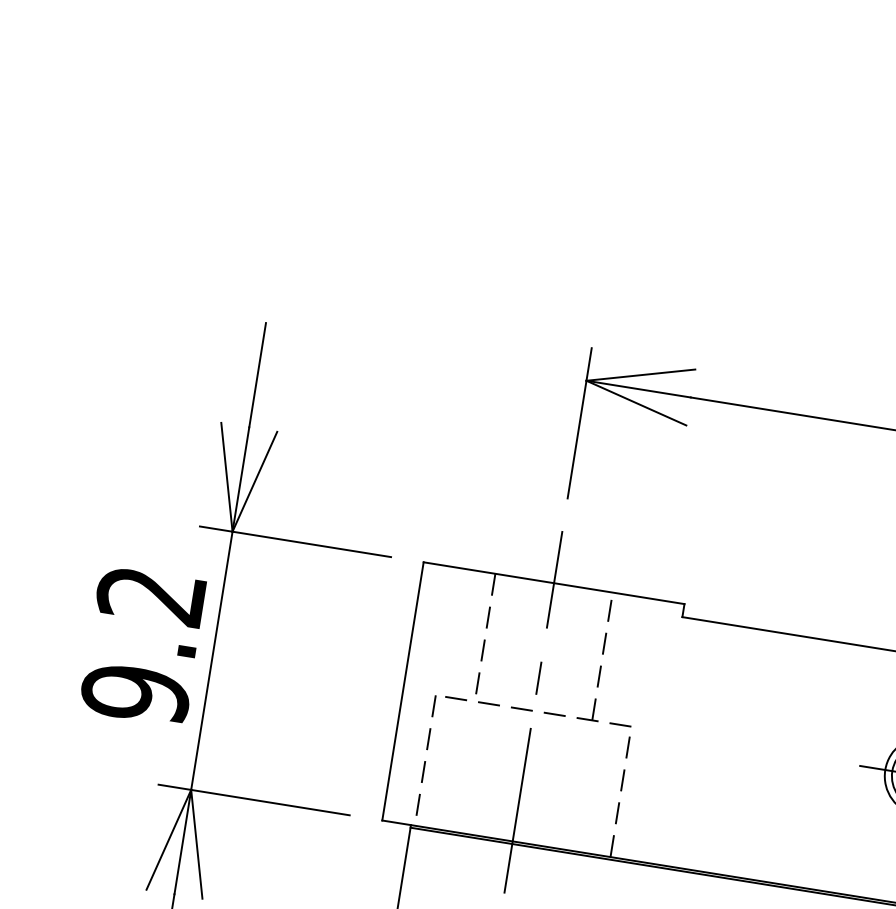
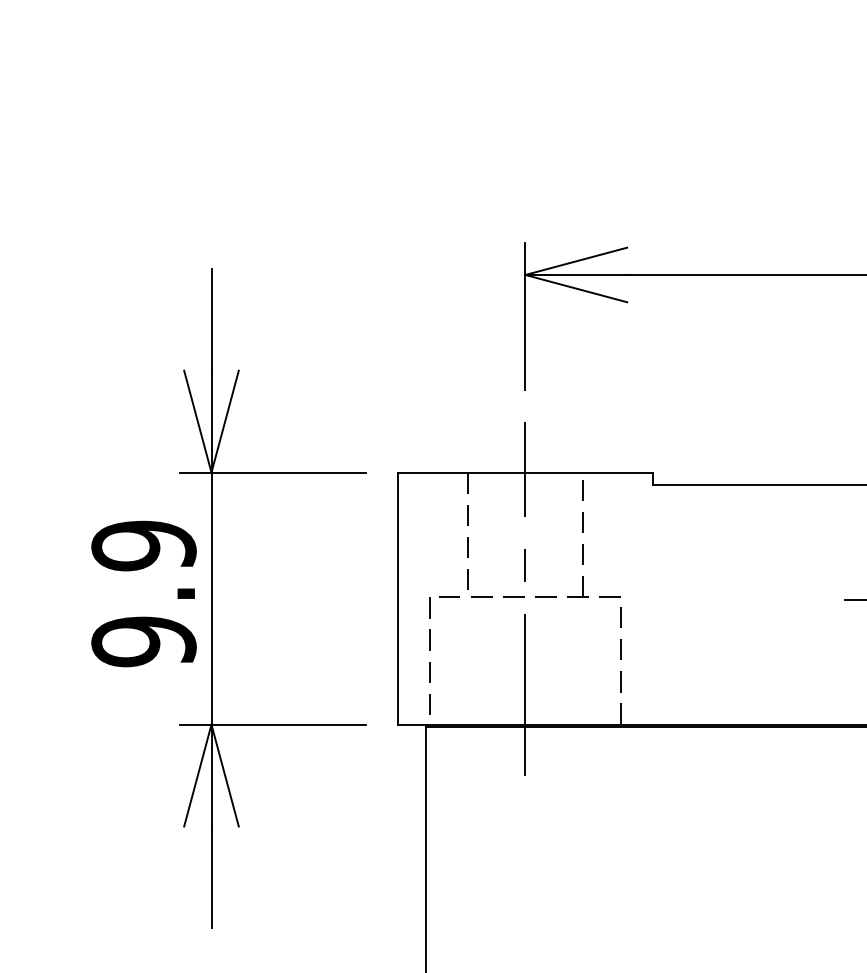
text: (150, 595) -> (143, 545), 9.2 -> 9.9

